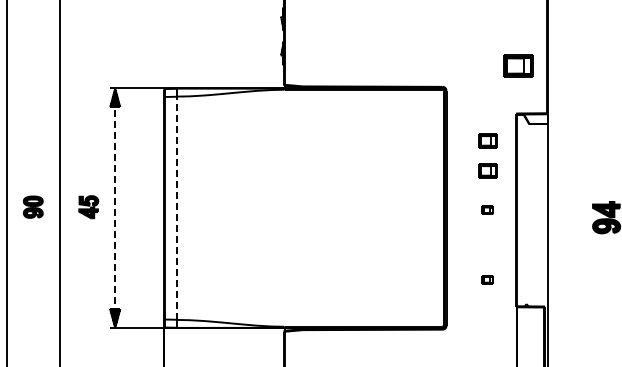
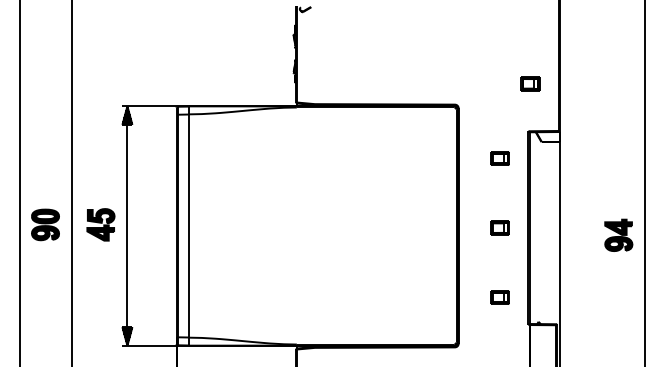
part: (518, 65) -> (530, 83), size x0.62
part: (487, 170) -> (499, 188), removed
part: (33, 206) -> (45, 224), size x1.43
part: (88, 206) -> (100, 224), size x1.43
line: (115, 208) -> (127, 226), dashed -> solid
line: (176, 208) -> (188, 226), dashed -> solid
part: (487, 209) -> (499, 227), size x1.67
part: (487, 279) -> (499, 297), size x1.67

